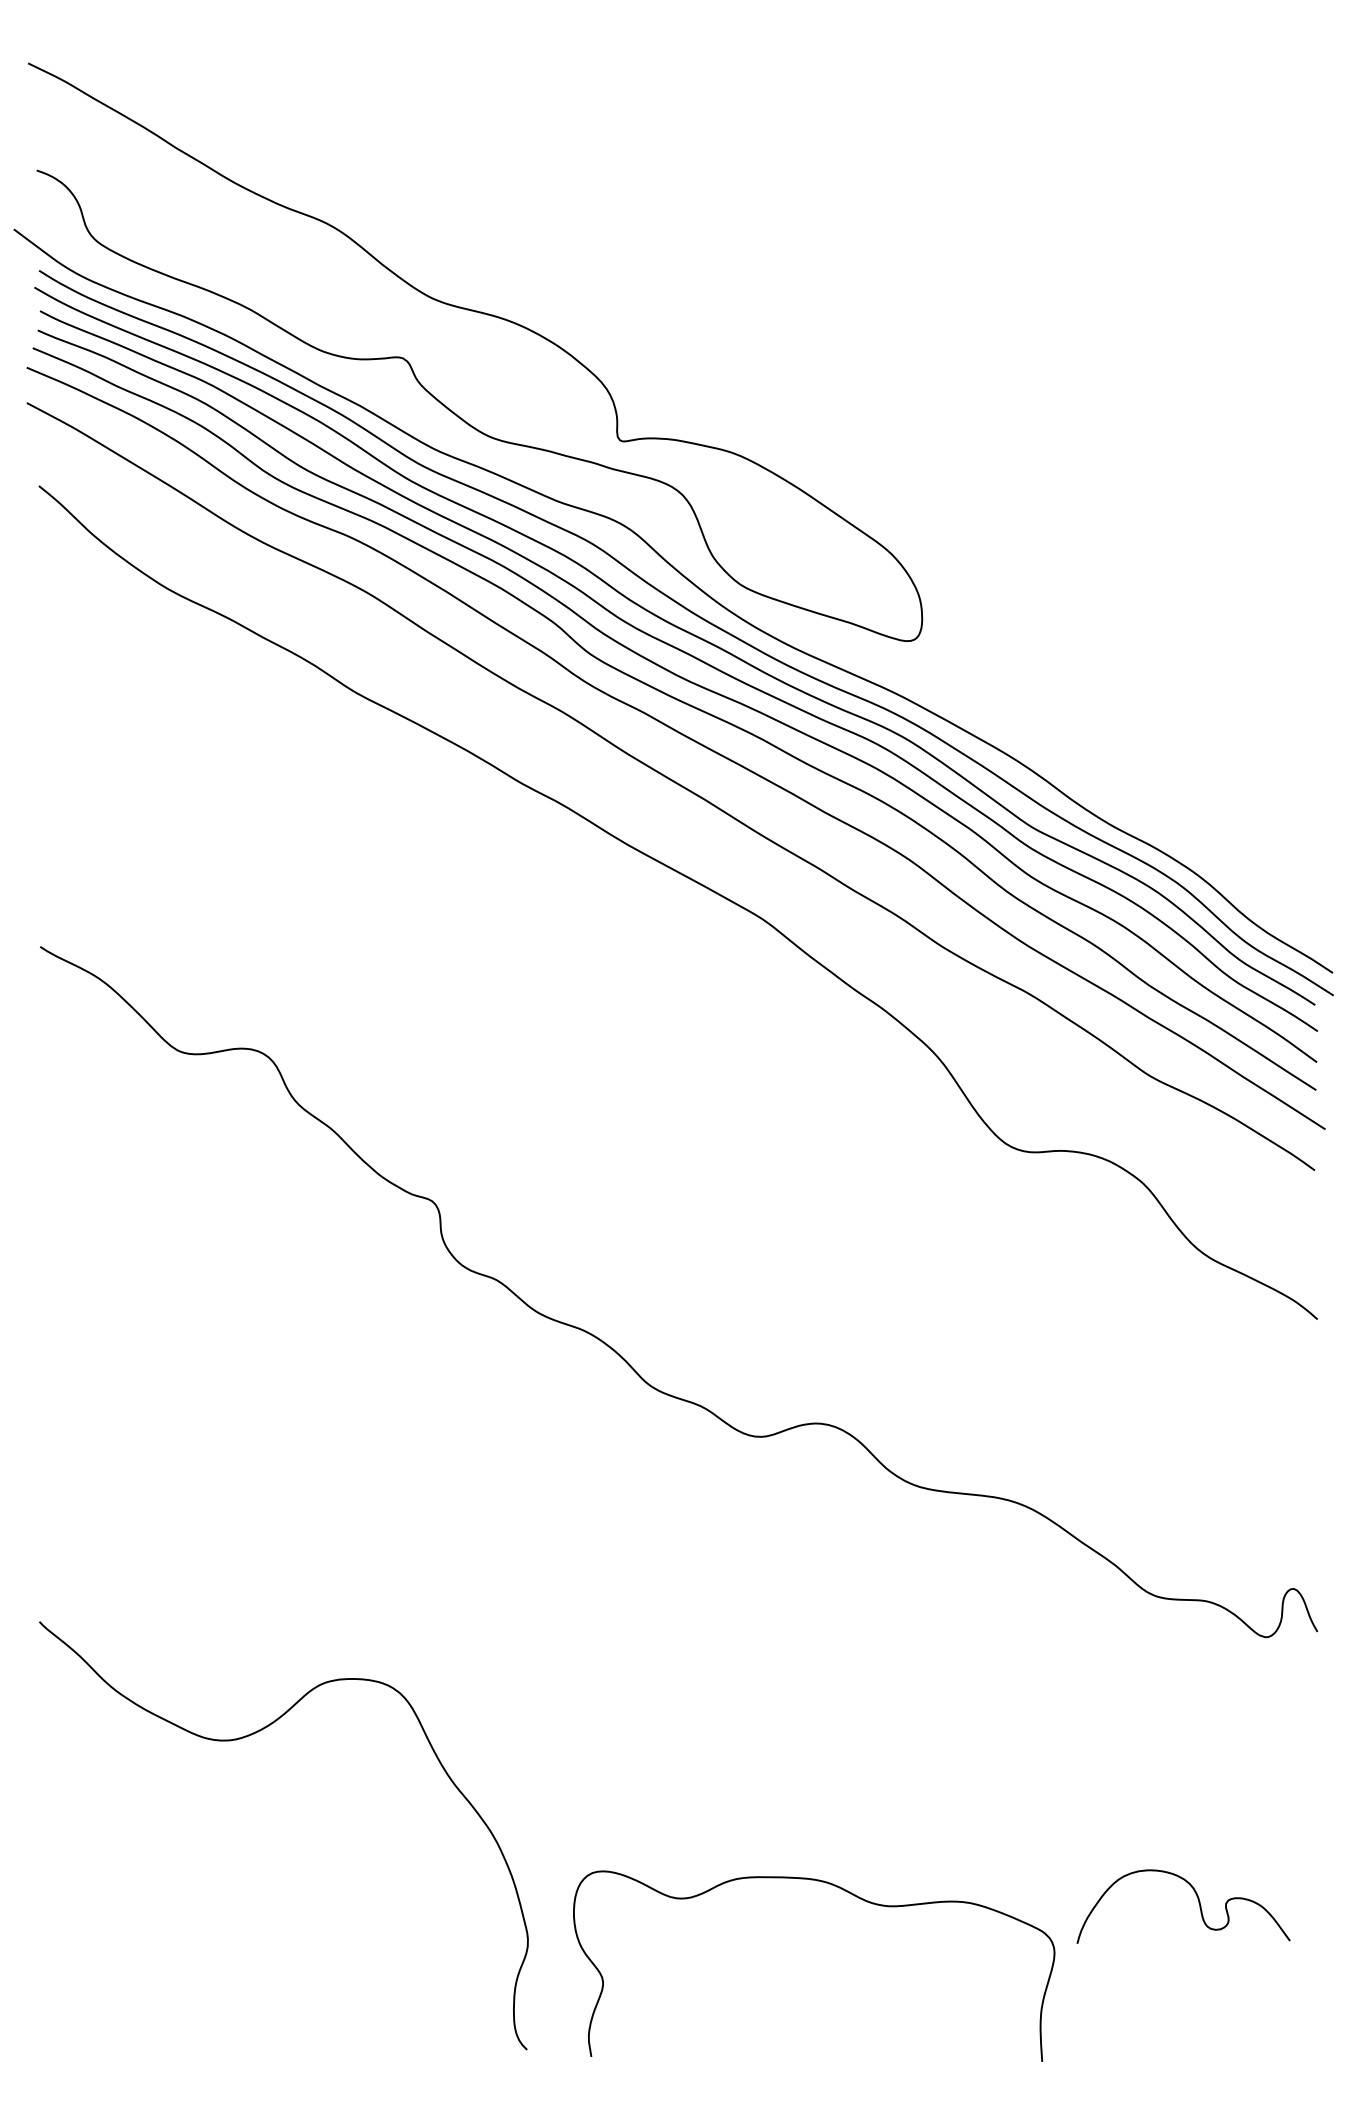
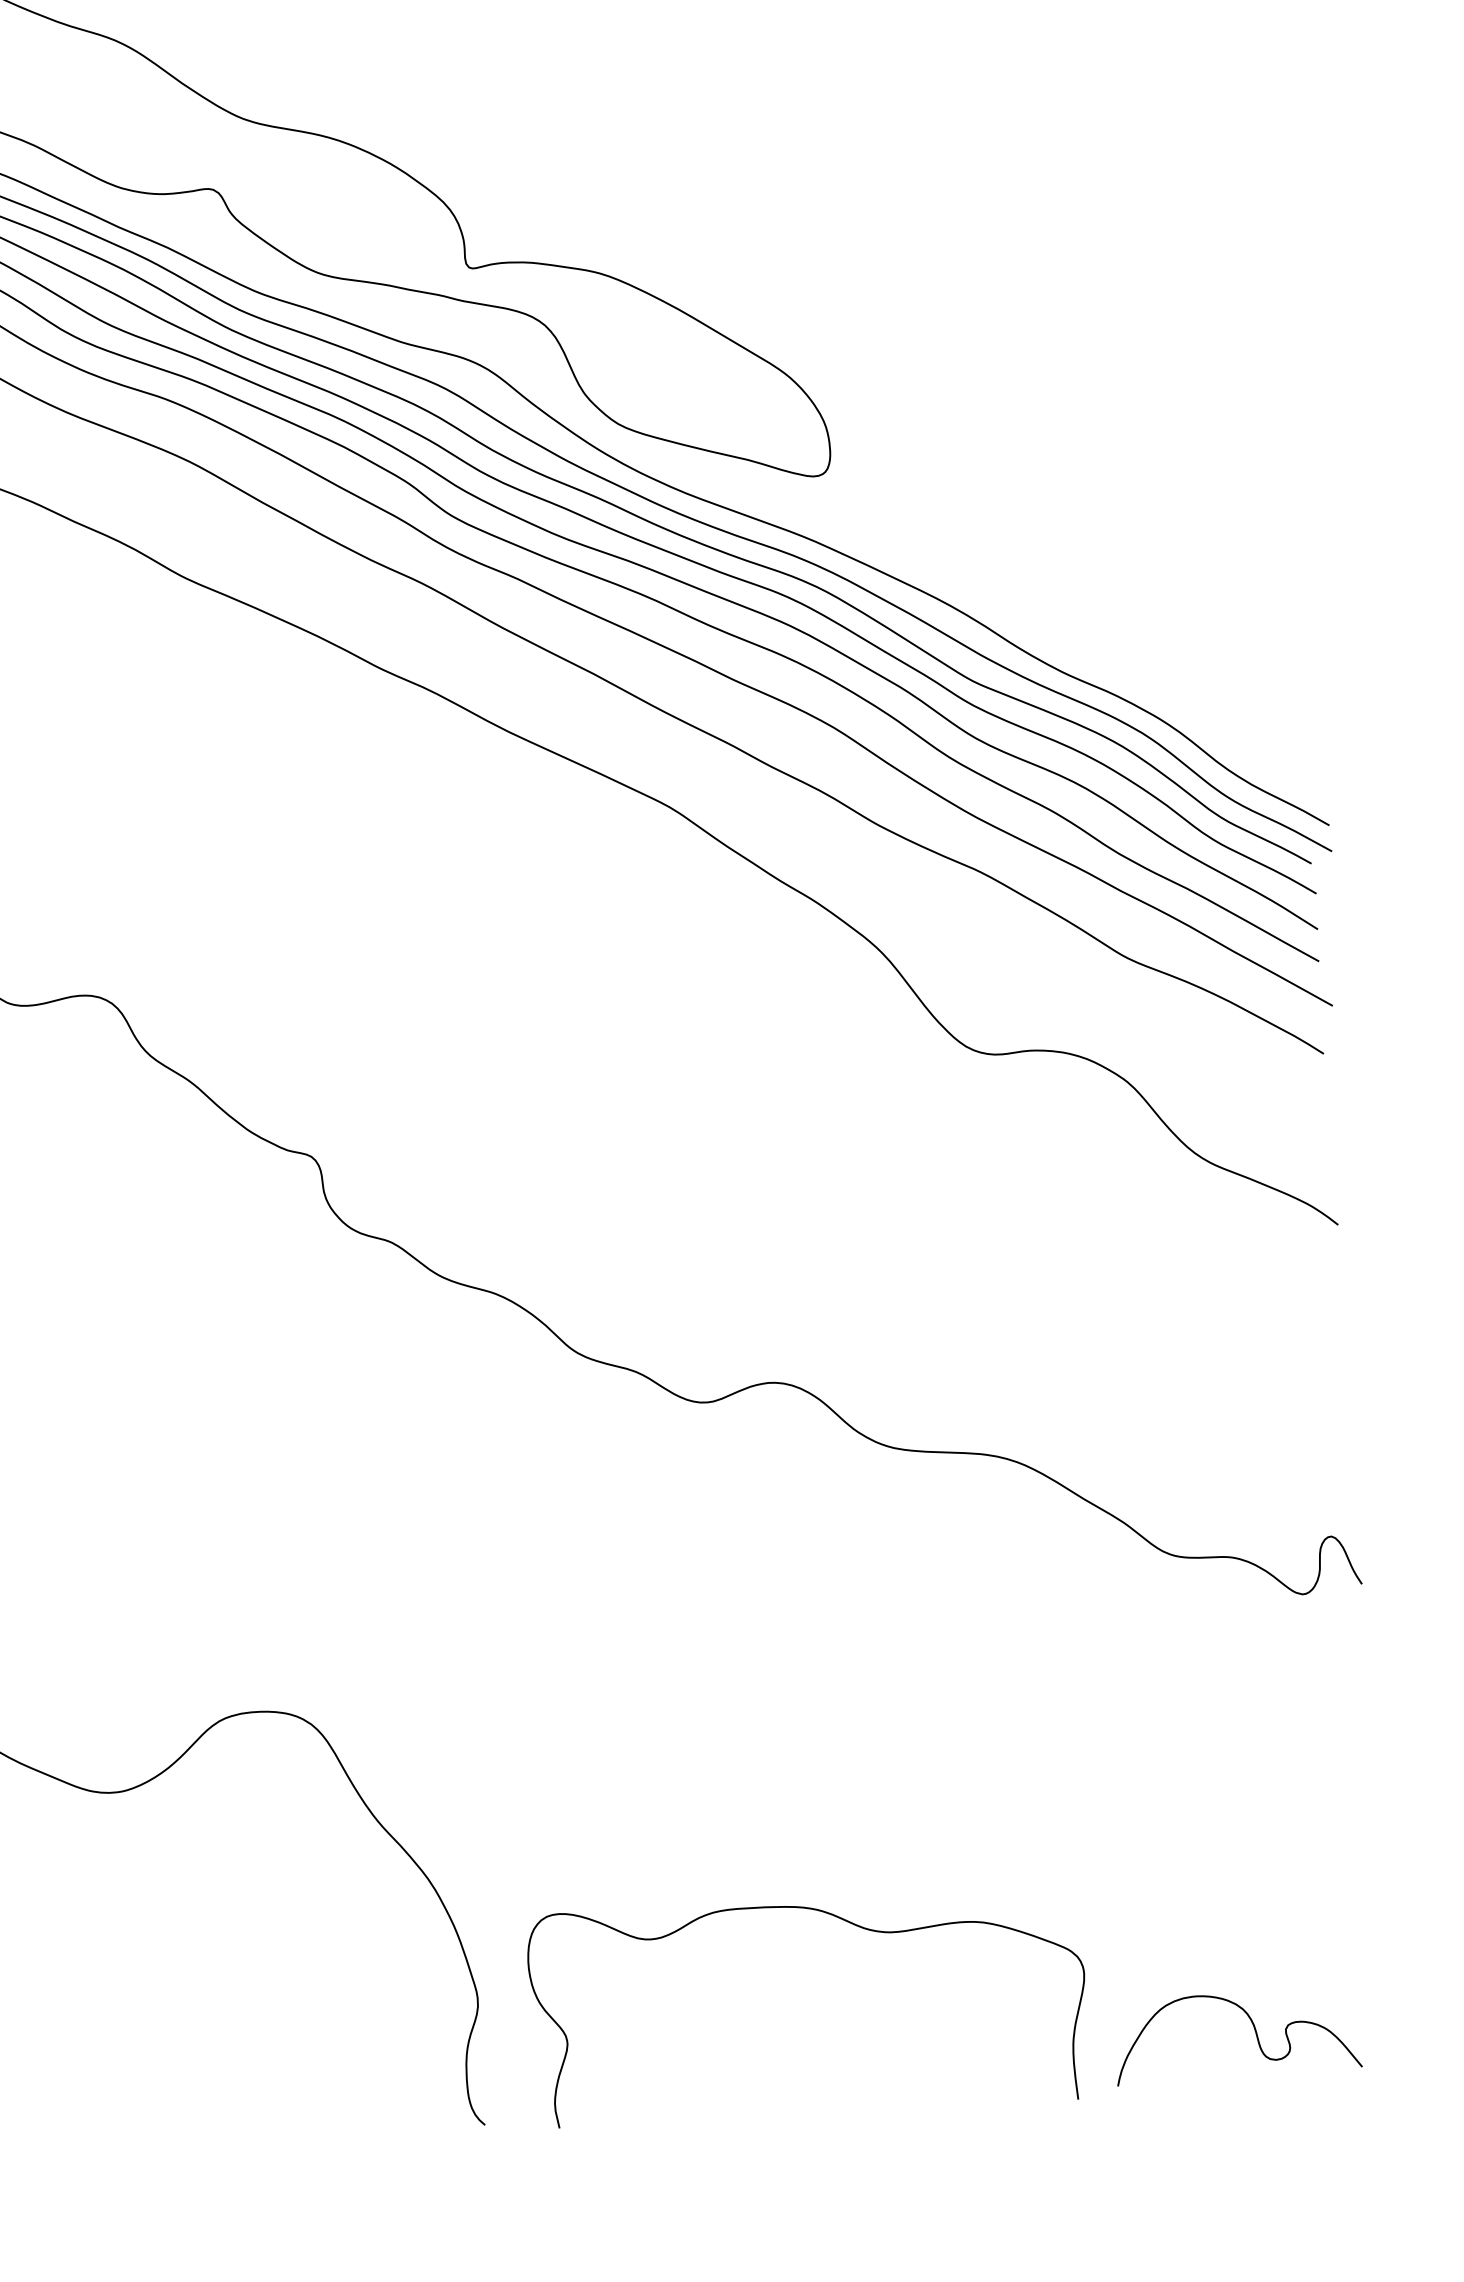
curve: (1198, 1903) -> (1254, 2030), moved

